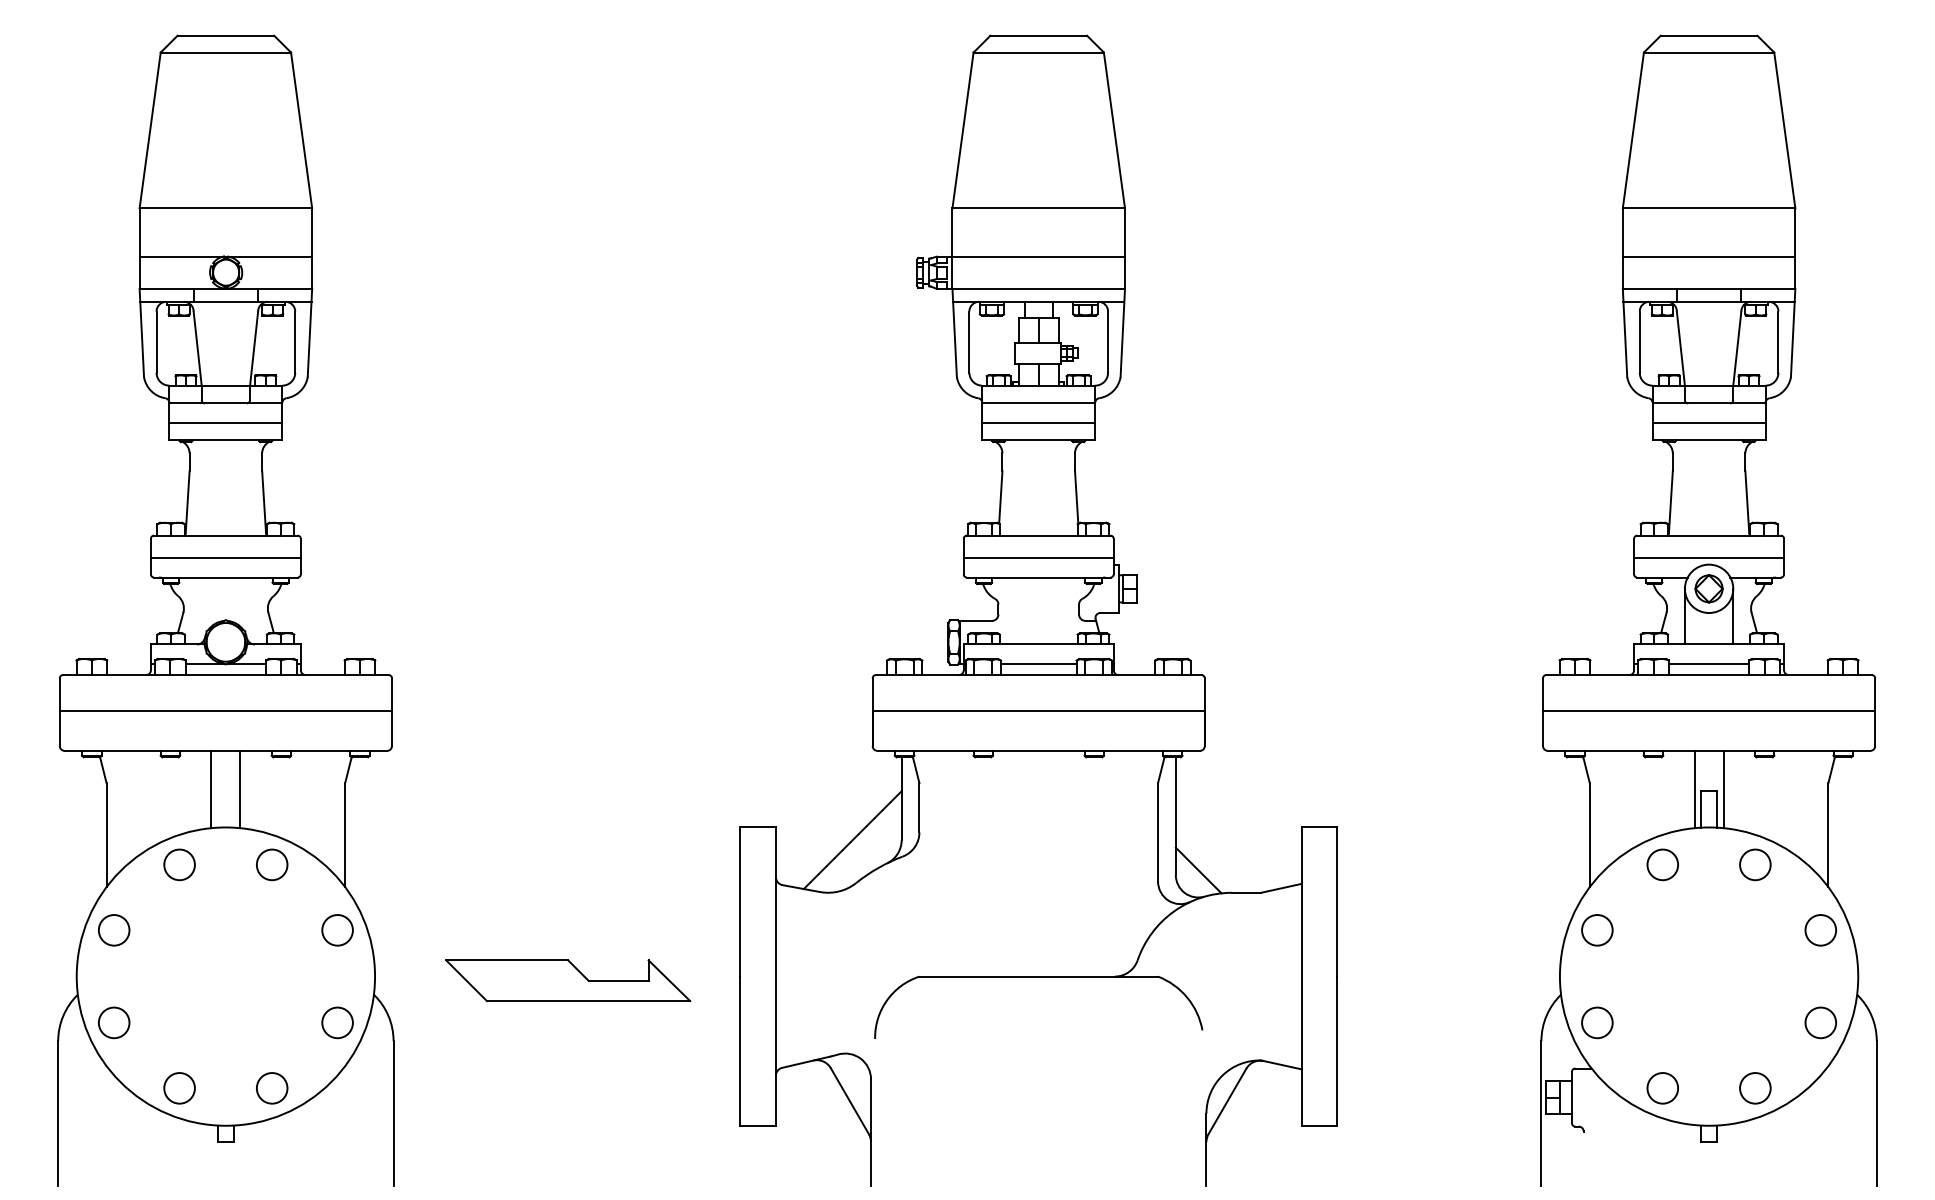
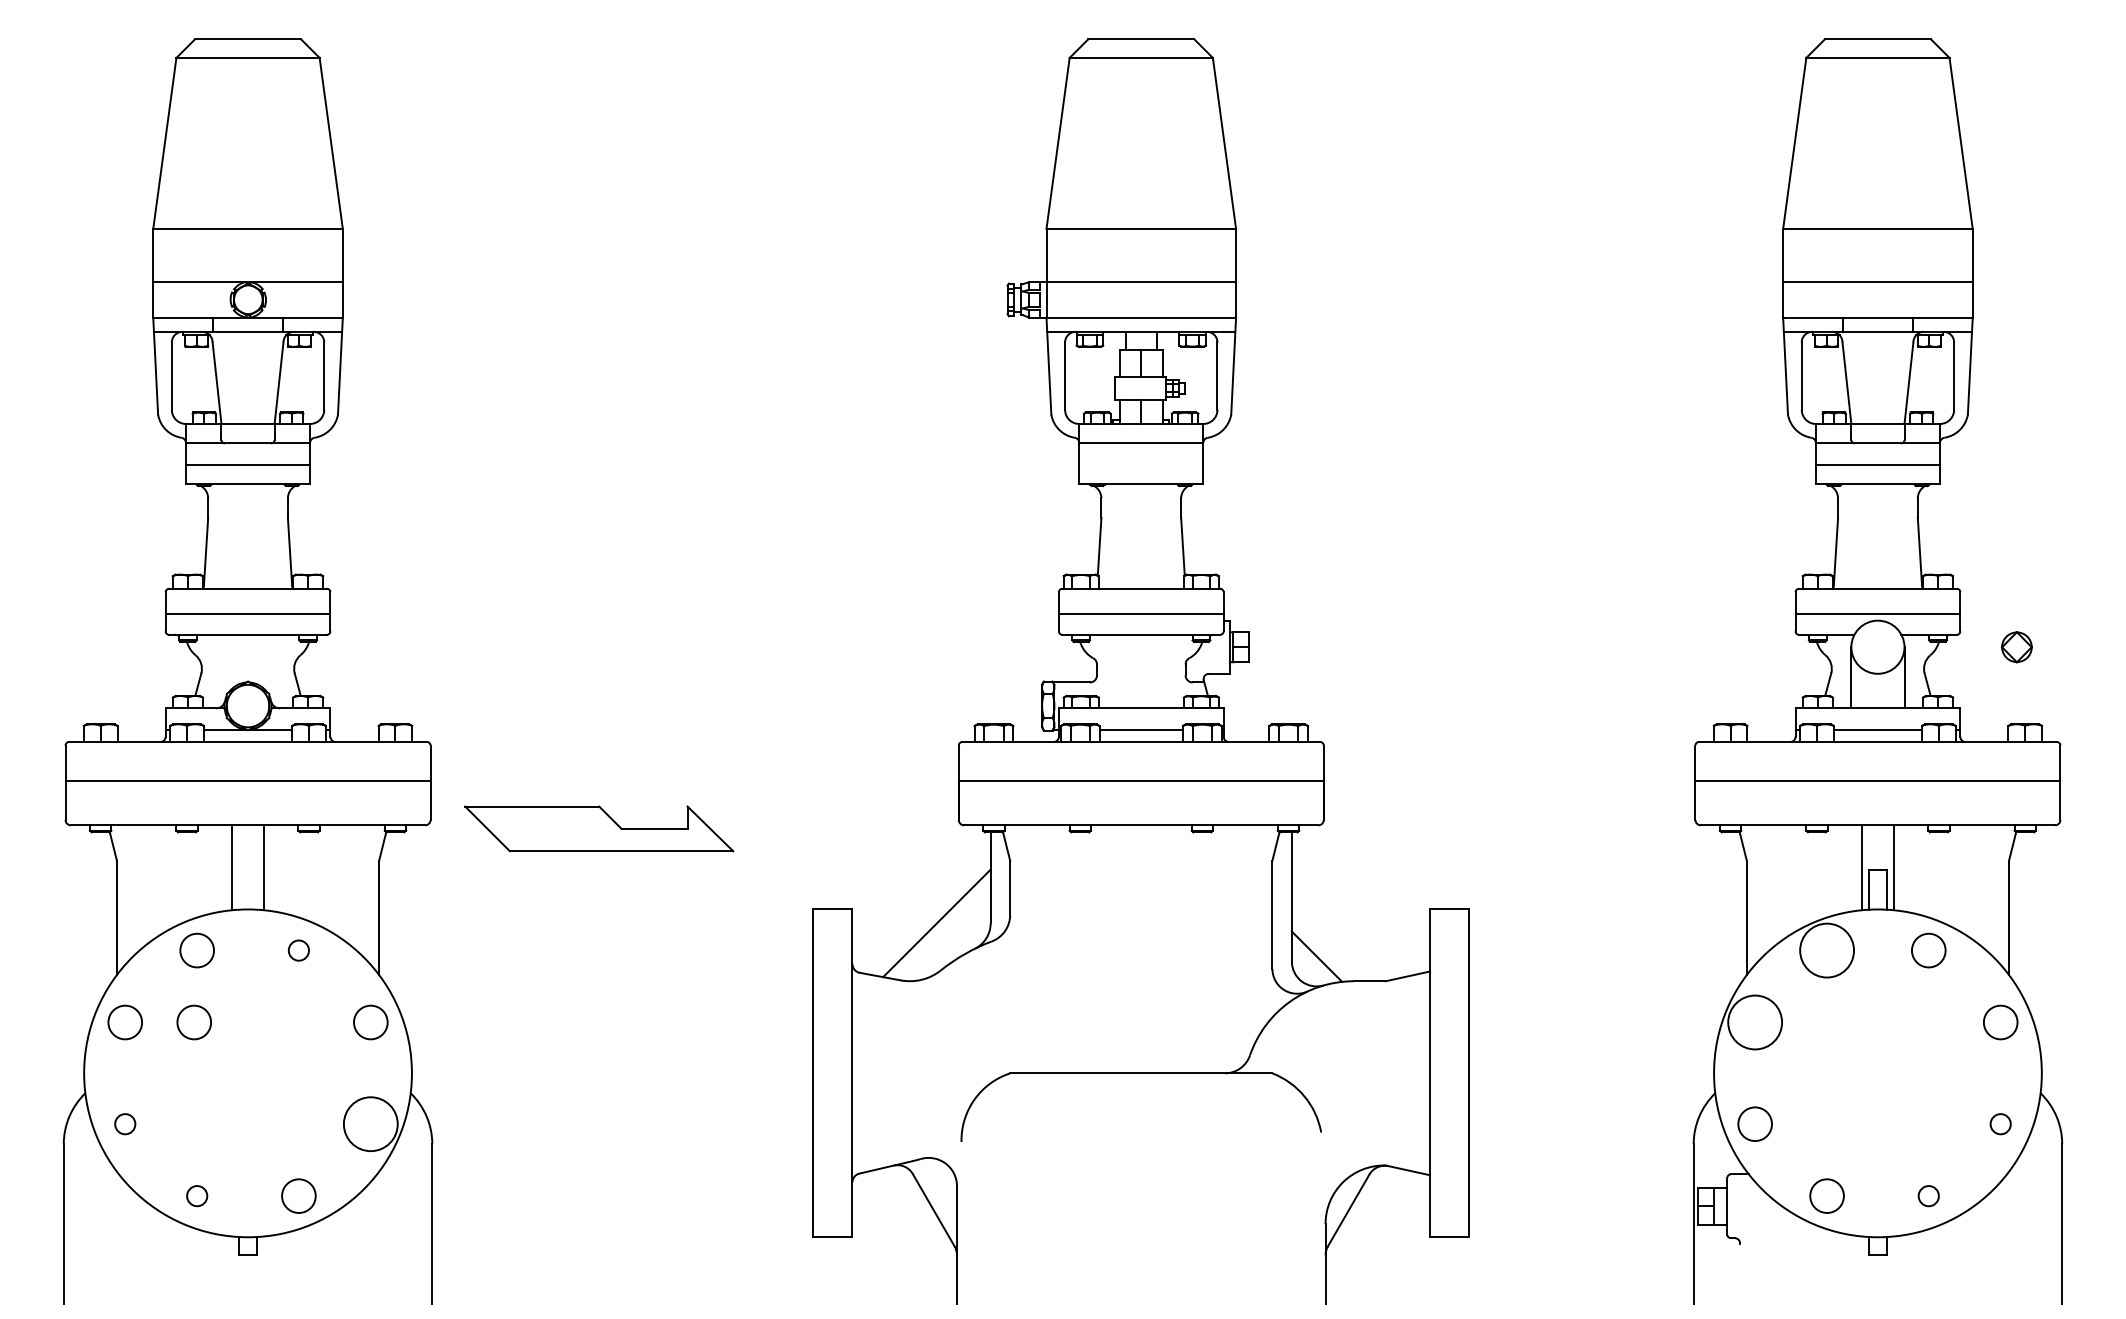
line: (1038, 422) -> (1141, 464), removed
part: (1708, 589) -> (2016, 647), moved
circle: (271, 864) -> (298, 950), size x0.6
circle: (1662, 864) -> (1826, 950), size x1.6
circle: (176, 930) -> (193, 1022), added
circle: (1597, 930) -> (1755, 1022), size x1.6
part: (568, 980) -> (599, 828), moved
circle: (114, 1023) -> (125, 1124), size x0.6
circle: (337, 1023) -> (370, 1124), size x1.6
circle: (1820, 1023) -> (2000, 1124), size x0.6
circle: (179, 1087) -> (197, 1195), size x0.6
circle: (1755, 1087) -> (1928, 1195), size x0.6

